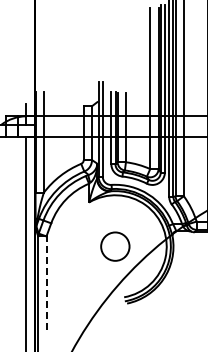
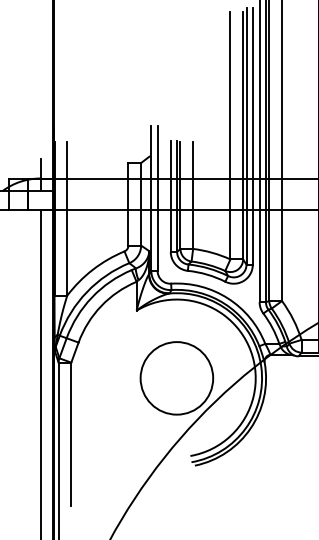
circle: (115, 246) -> (177, 378), size x1.67
line: (46, 283) -> (71, 434), dashed -> solid

